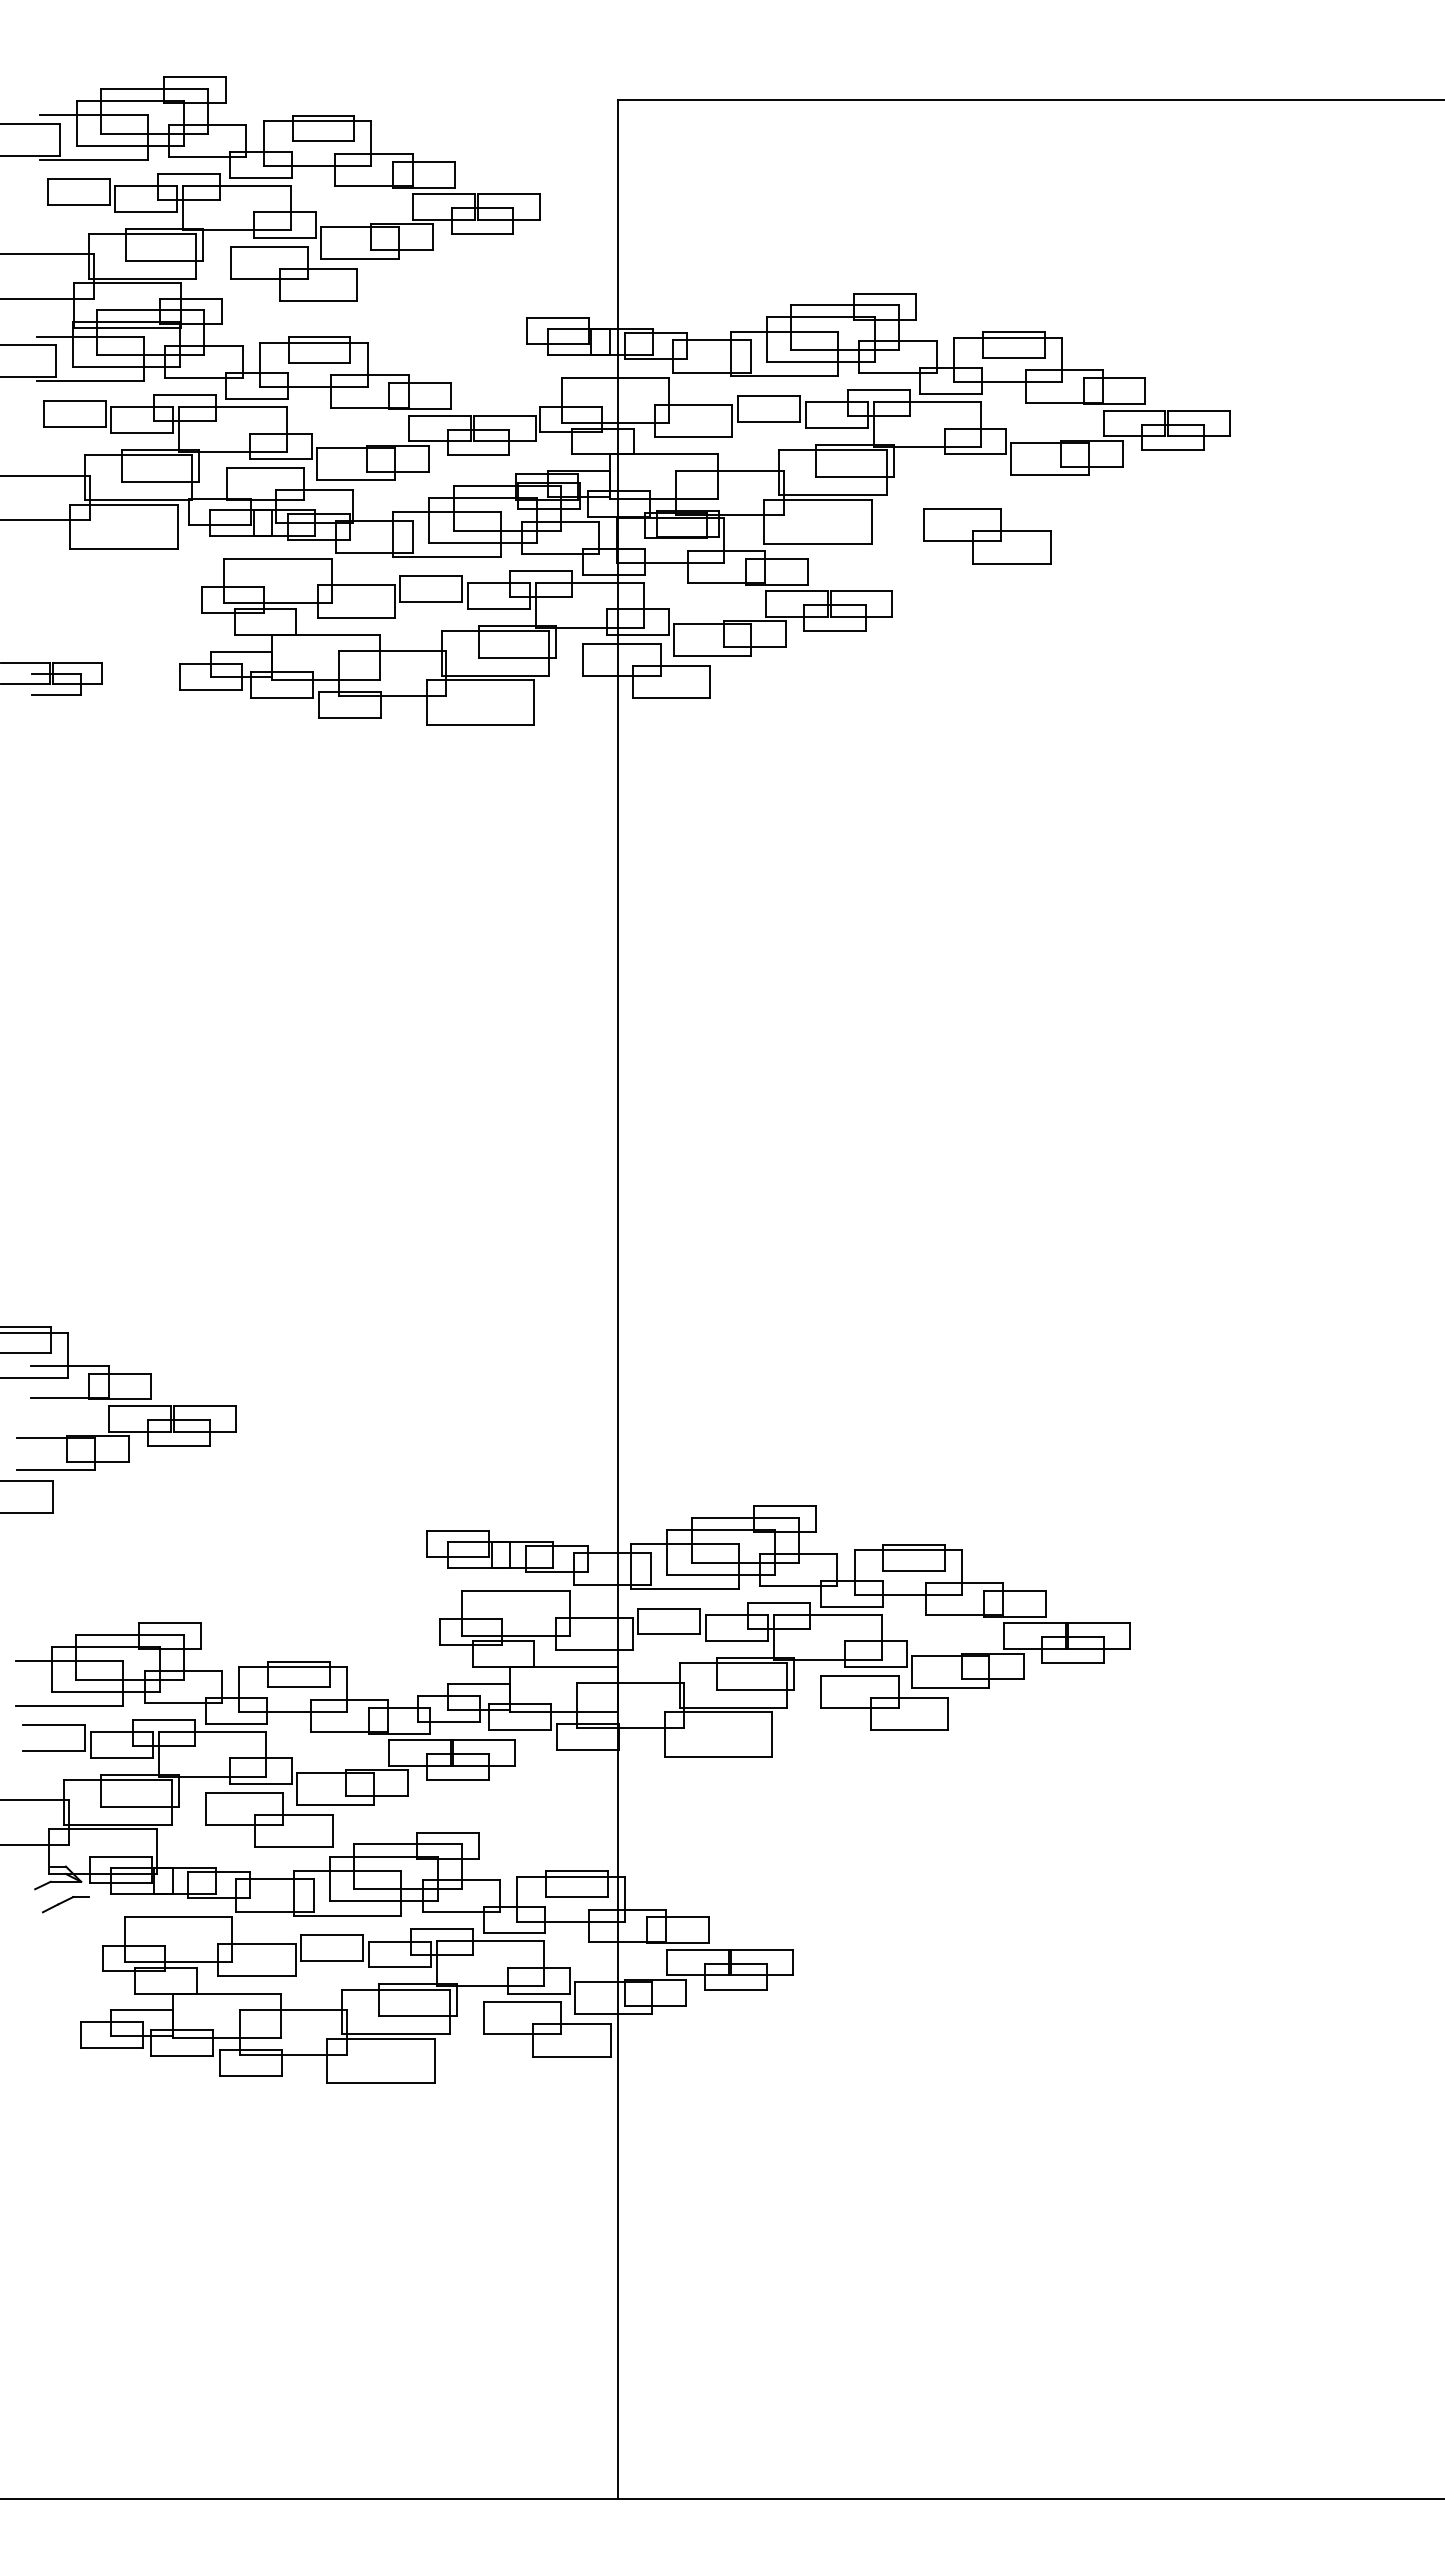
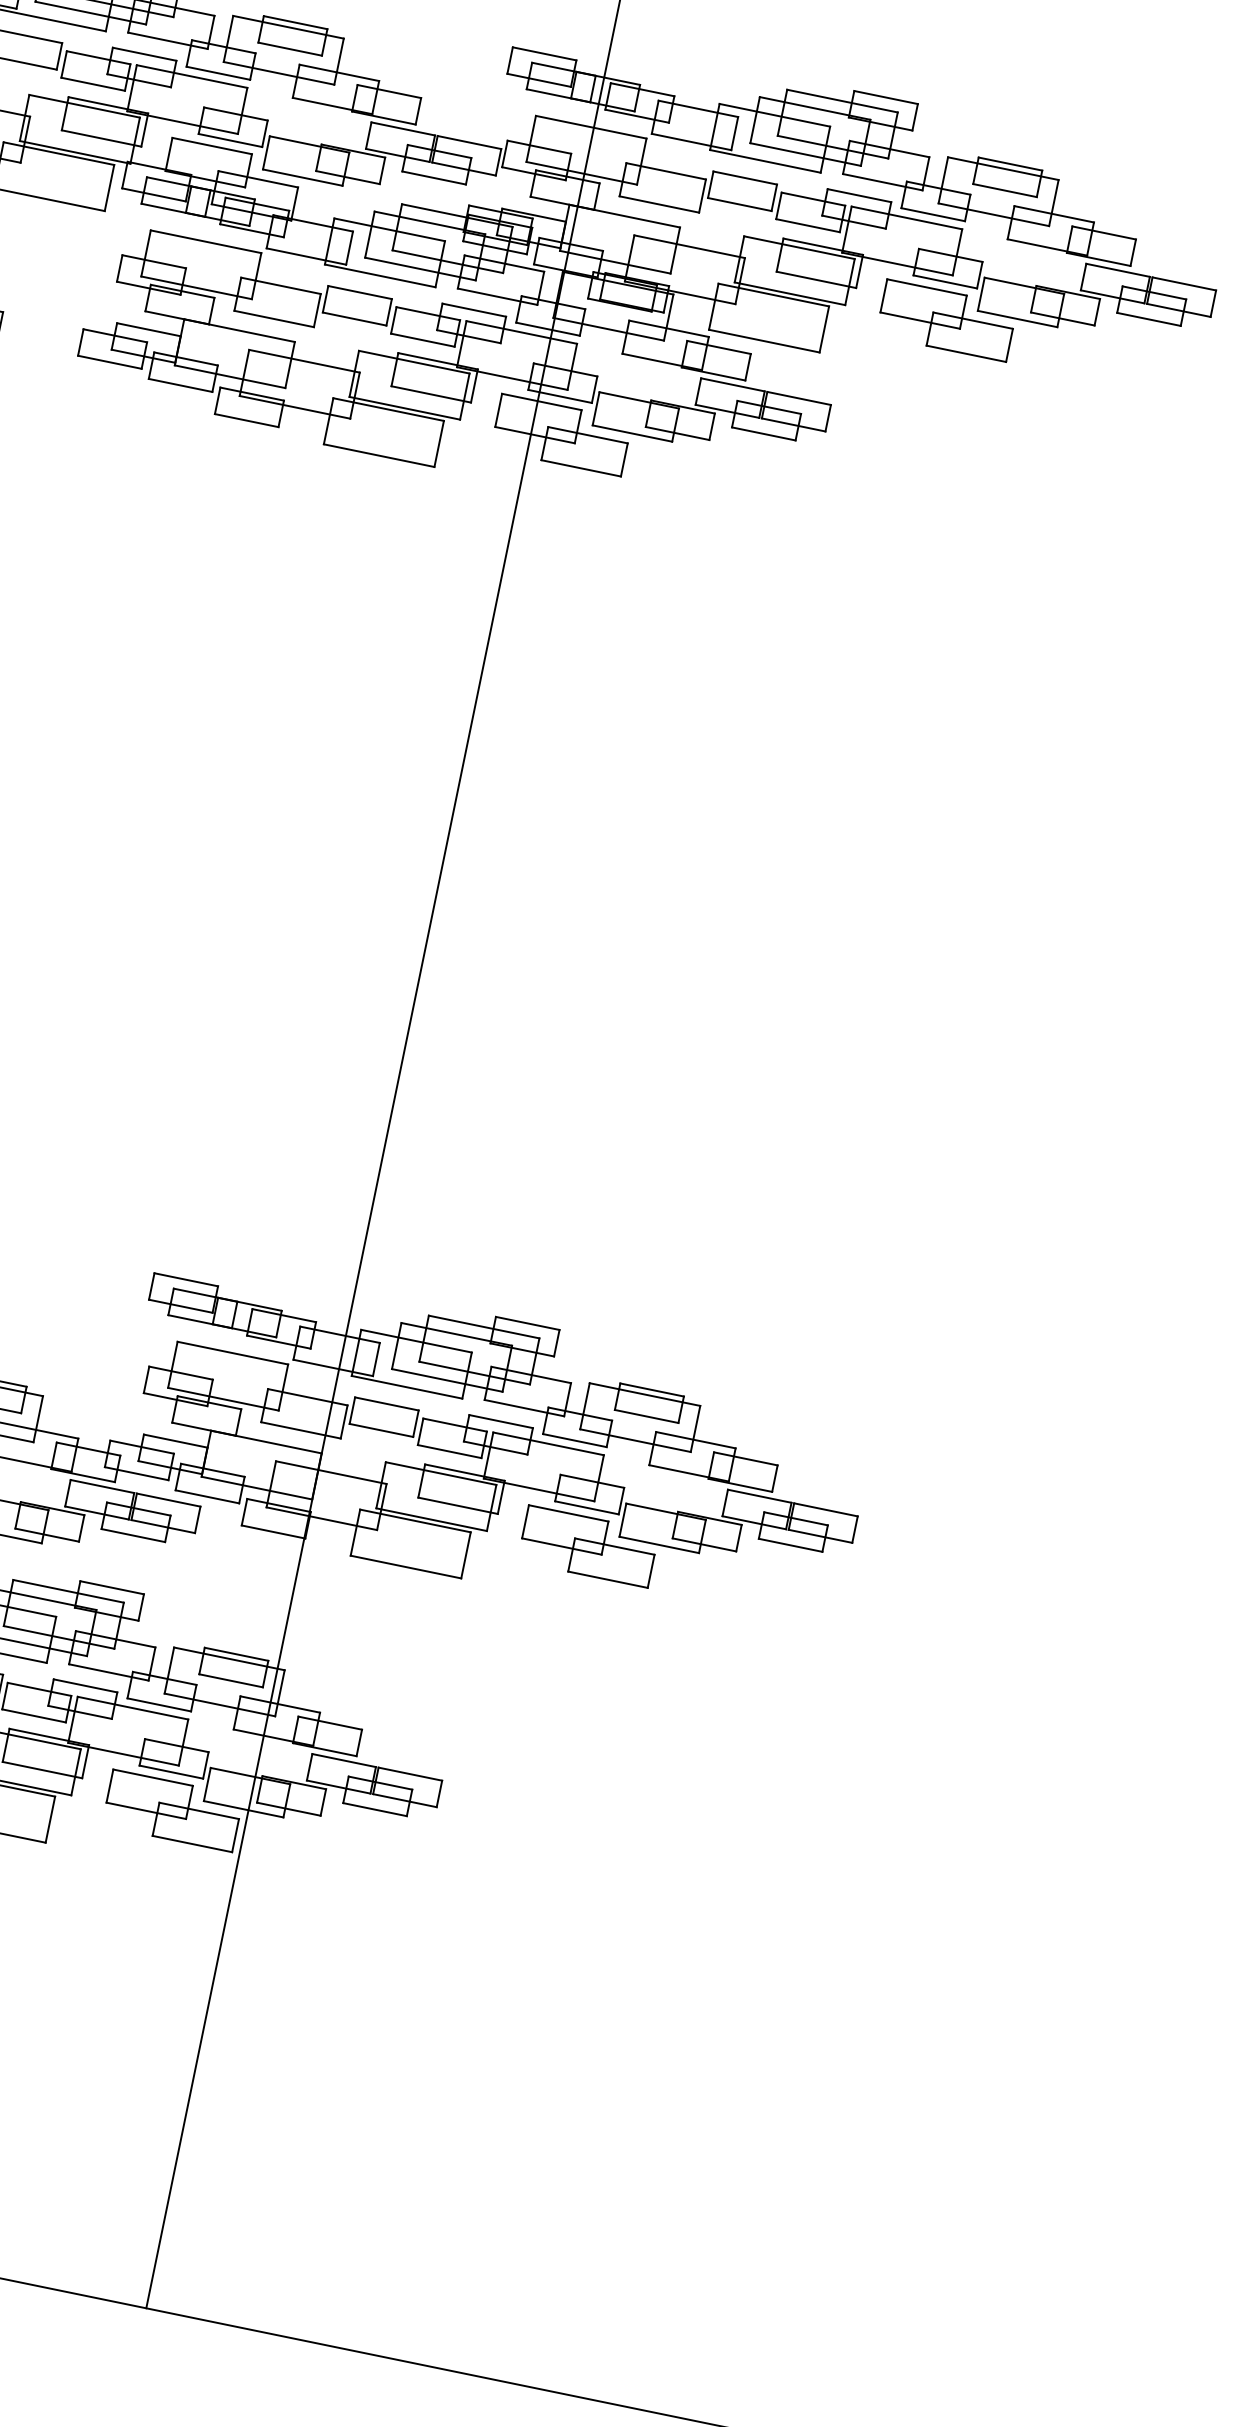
part: (987, 536) -> (946, 320), moved

